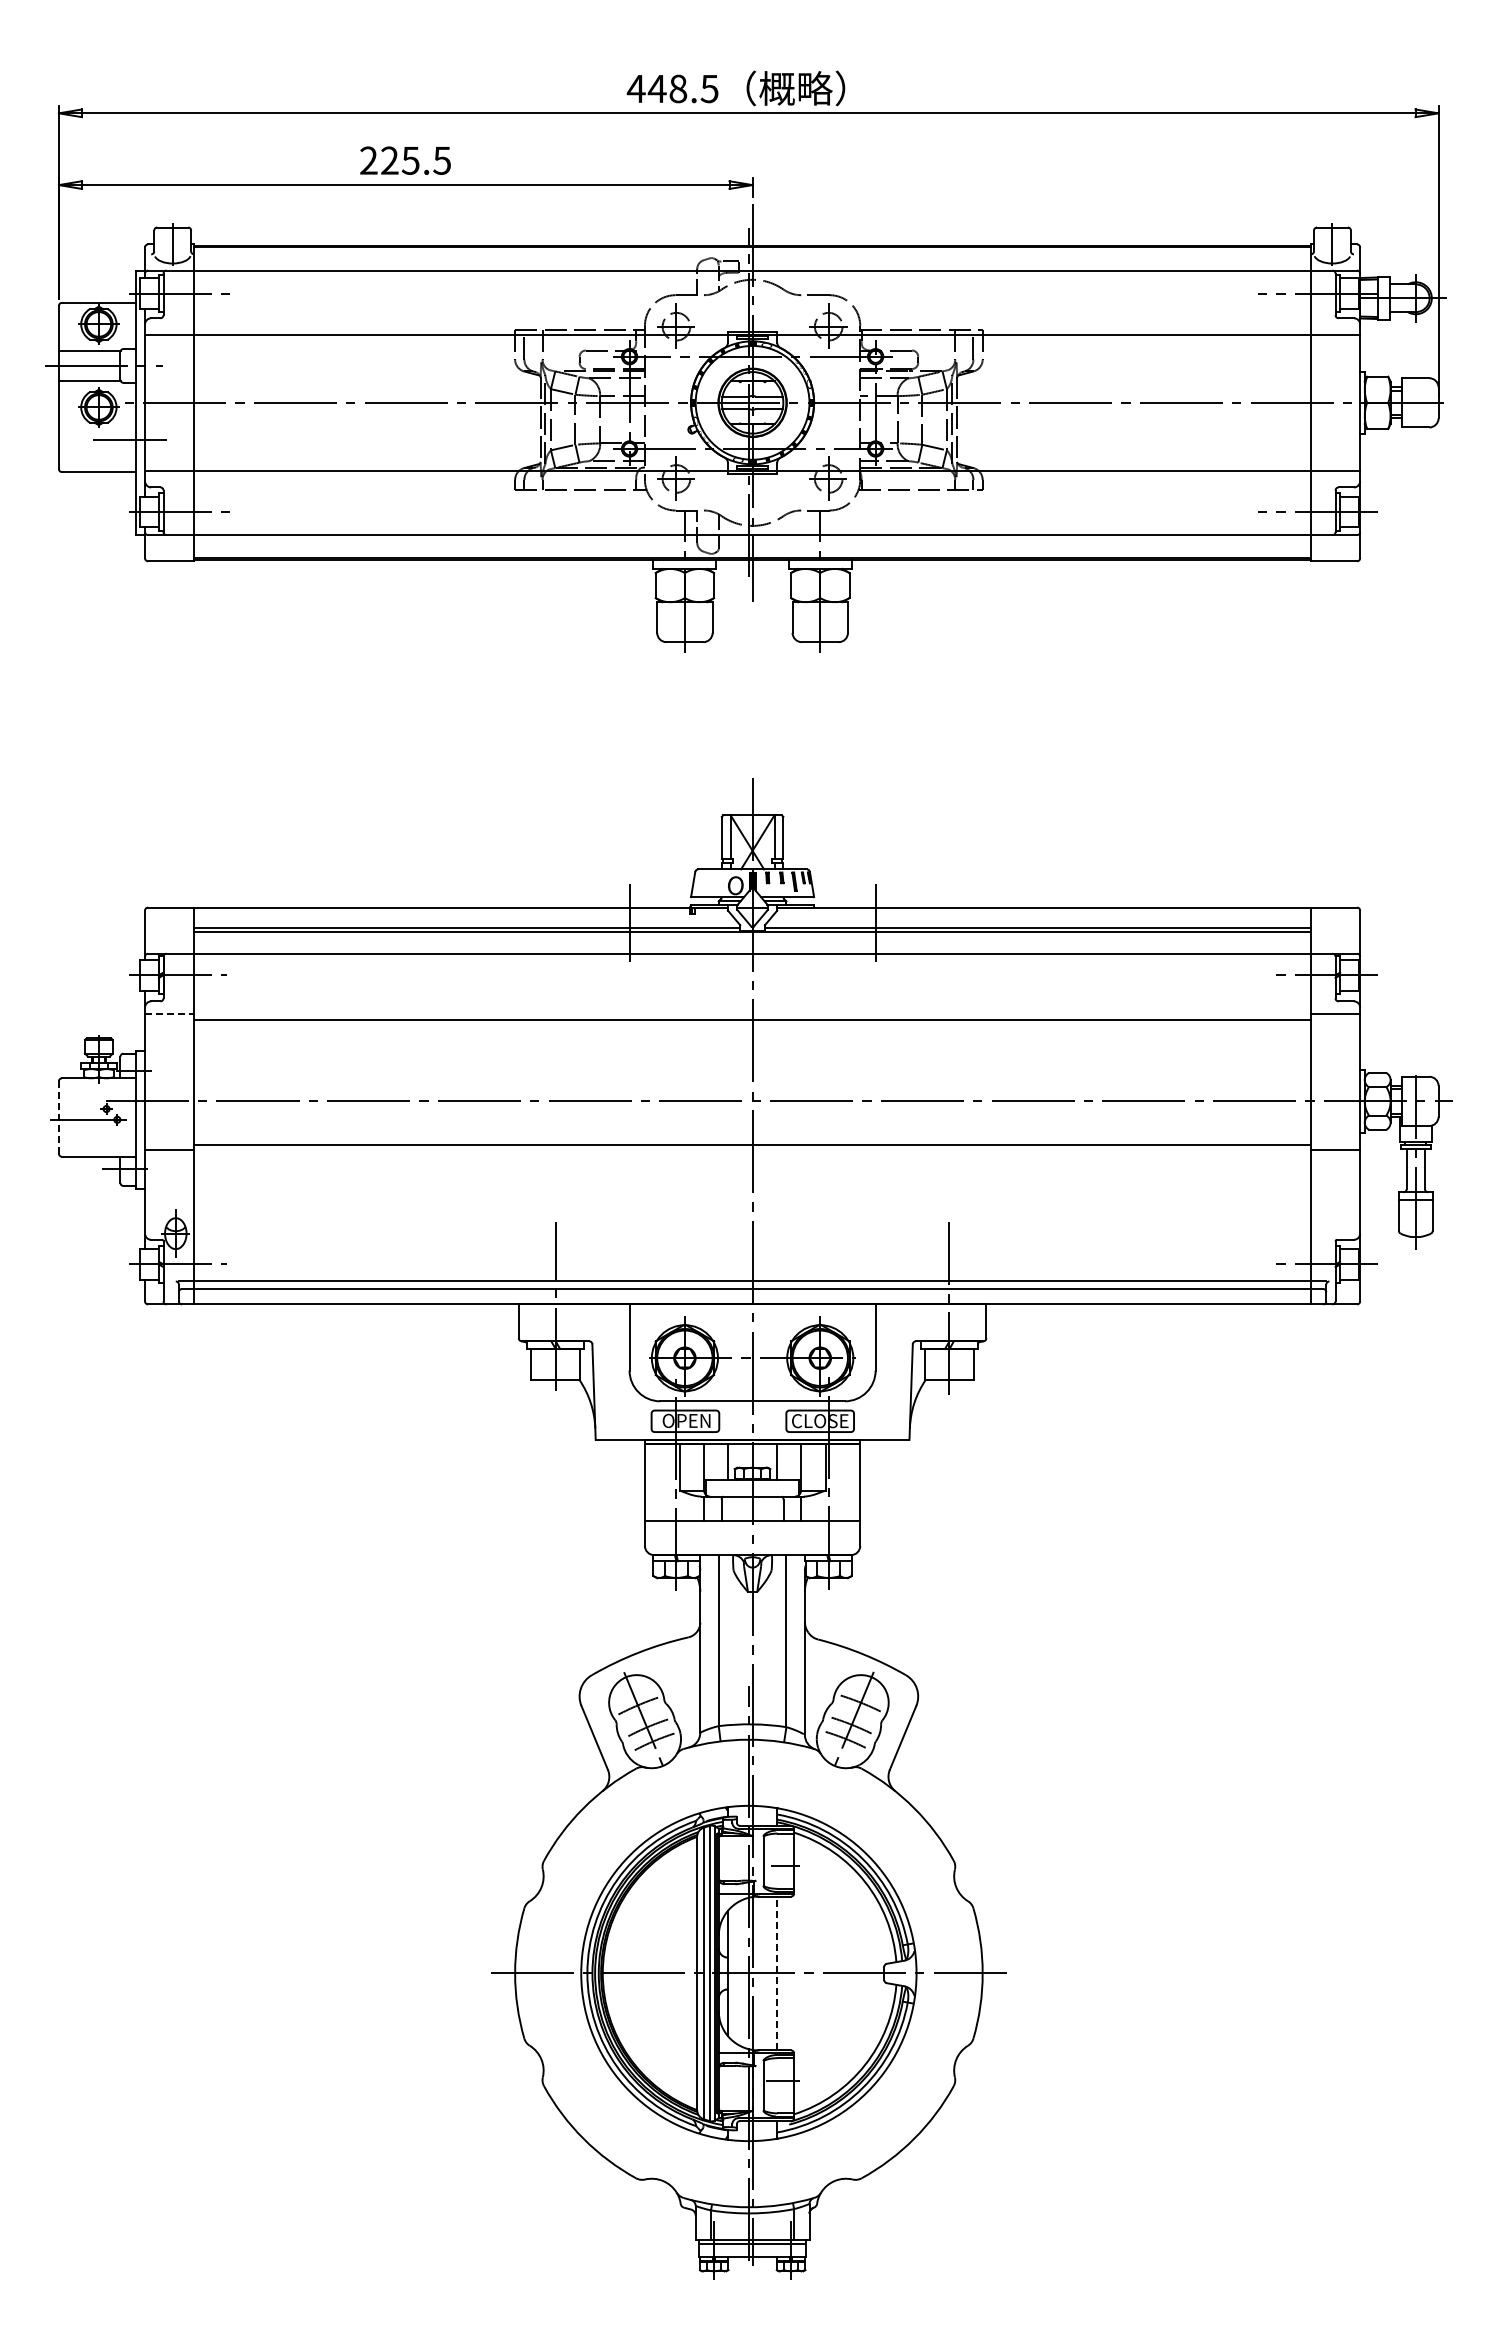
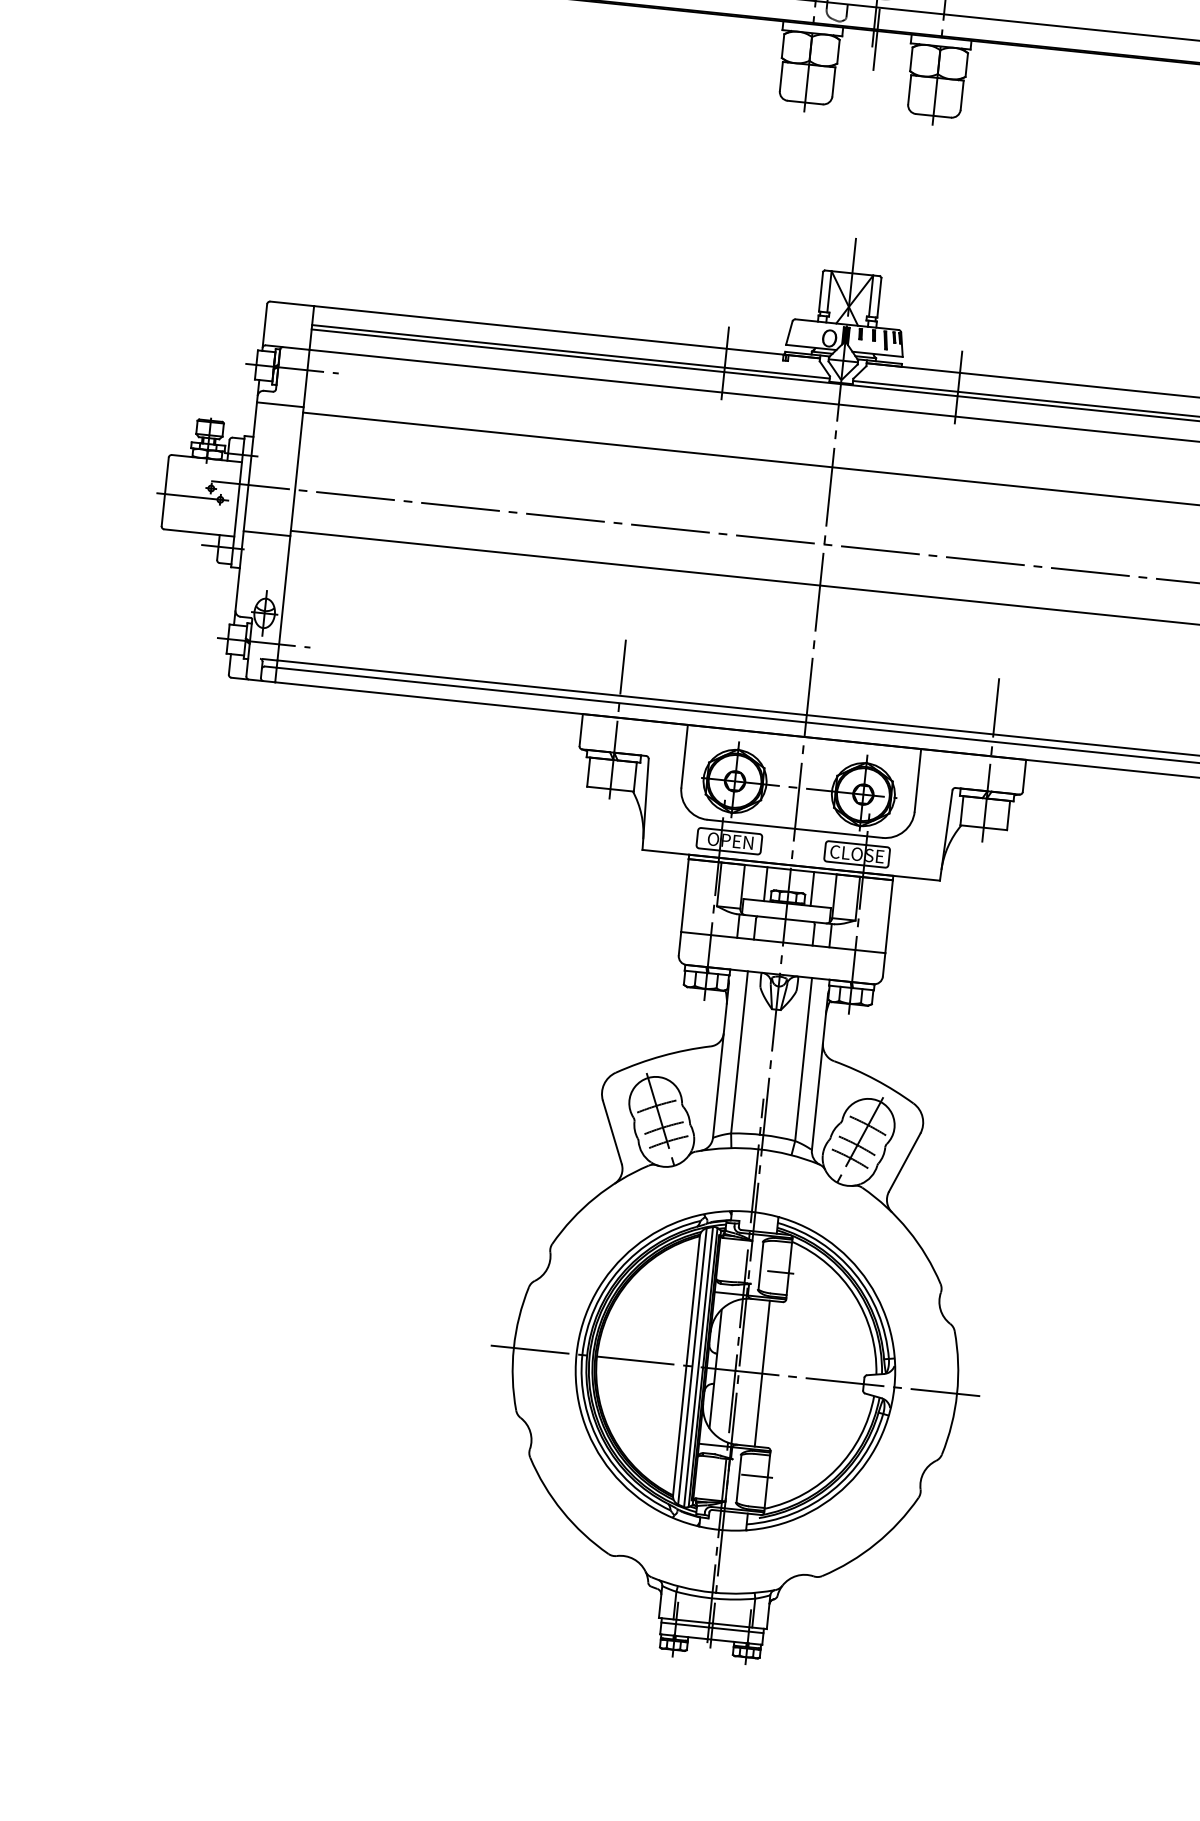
line: (169, 1014) -> (280, 405), dashed -> solid
line: (58, 1118) -> (164, 492), dashed -> solid
line: (777, 1973) -> (762, 1373), dashed -> solid

